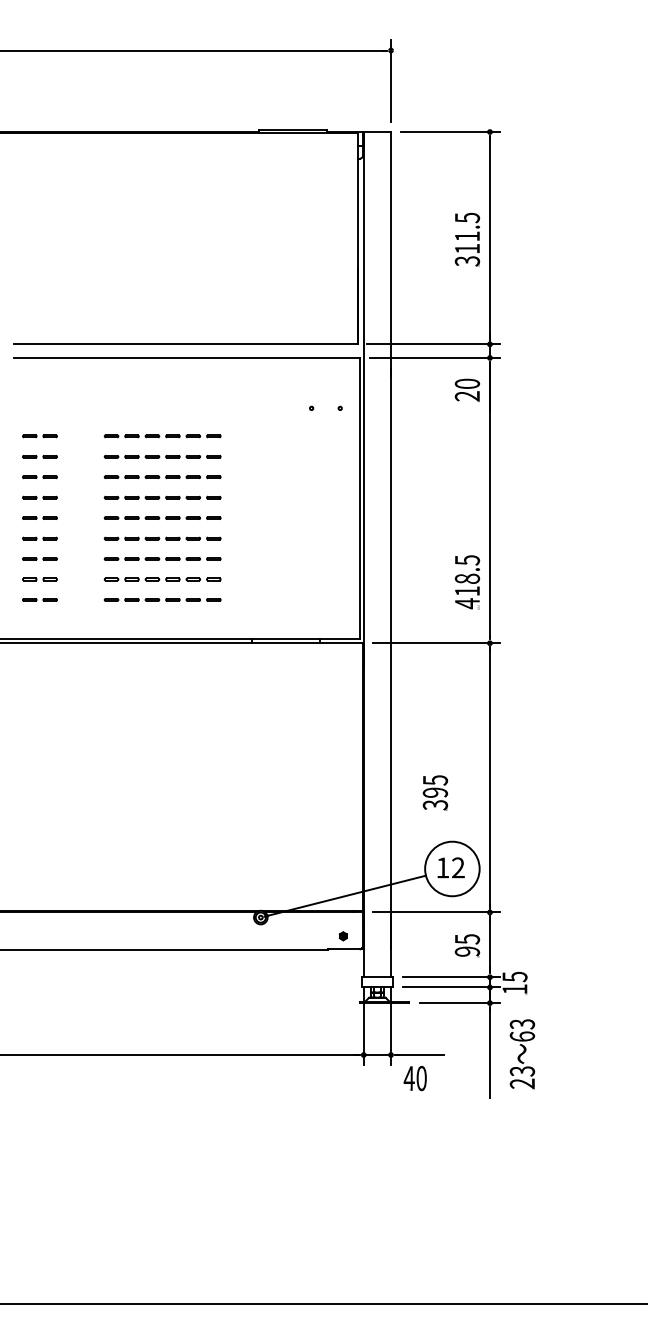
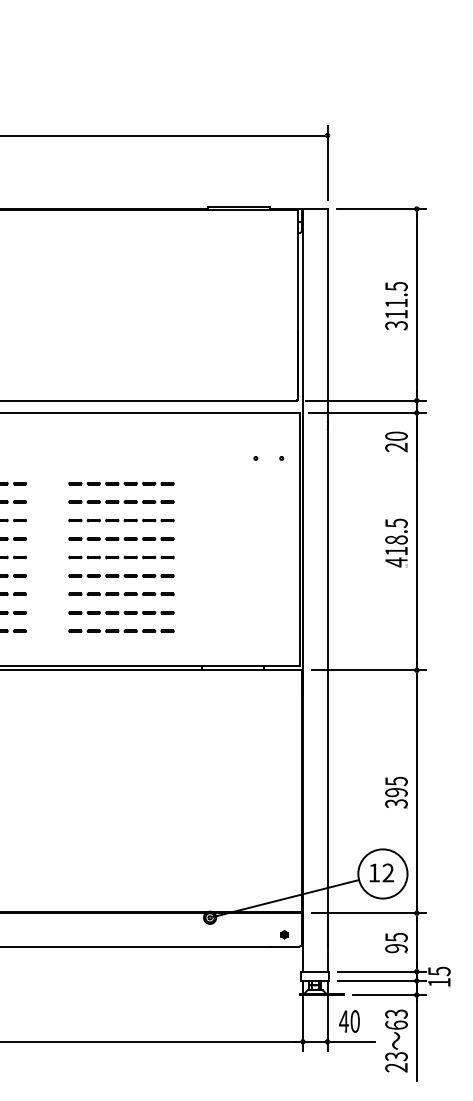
text: (467, 582) -> (396, 543), moved
text: (435, 792) -> (396, 792), moved
text: (522, 1054) -> (396, 1041), moved
text: (414, 1078) -> (348, 1021), moved

